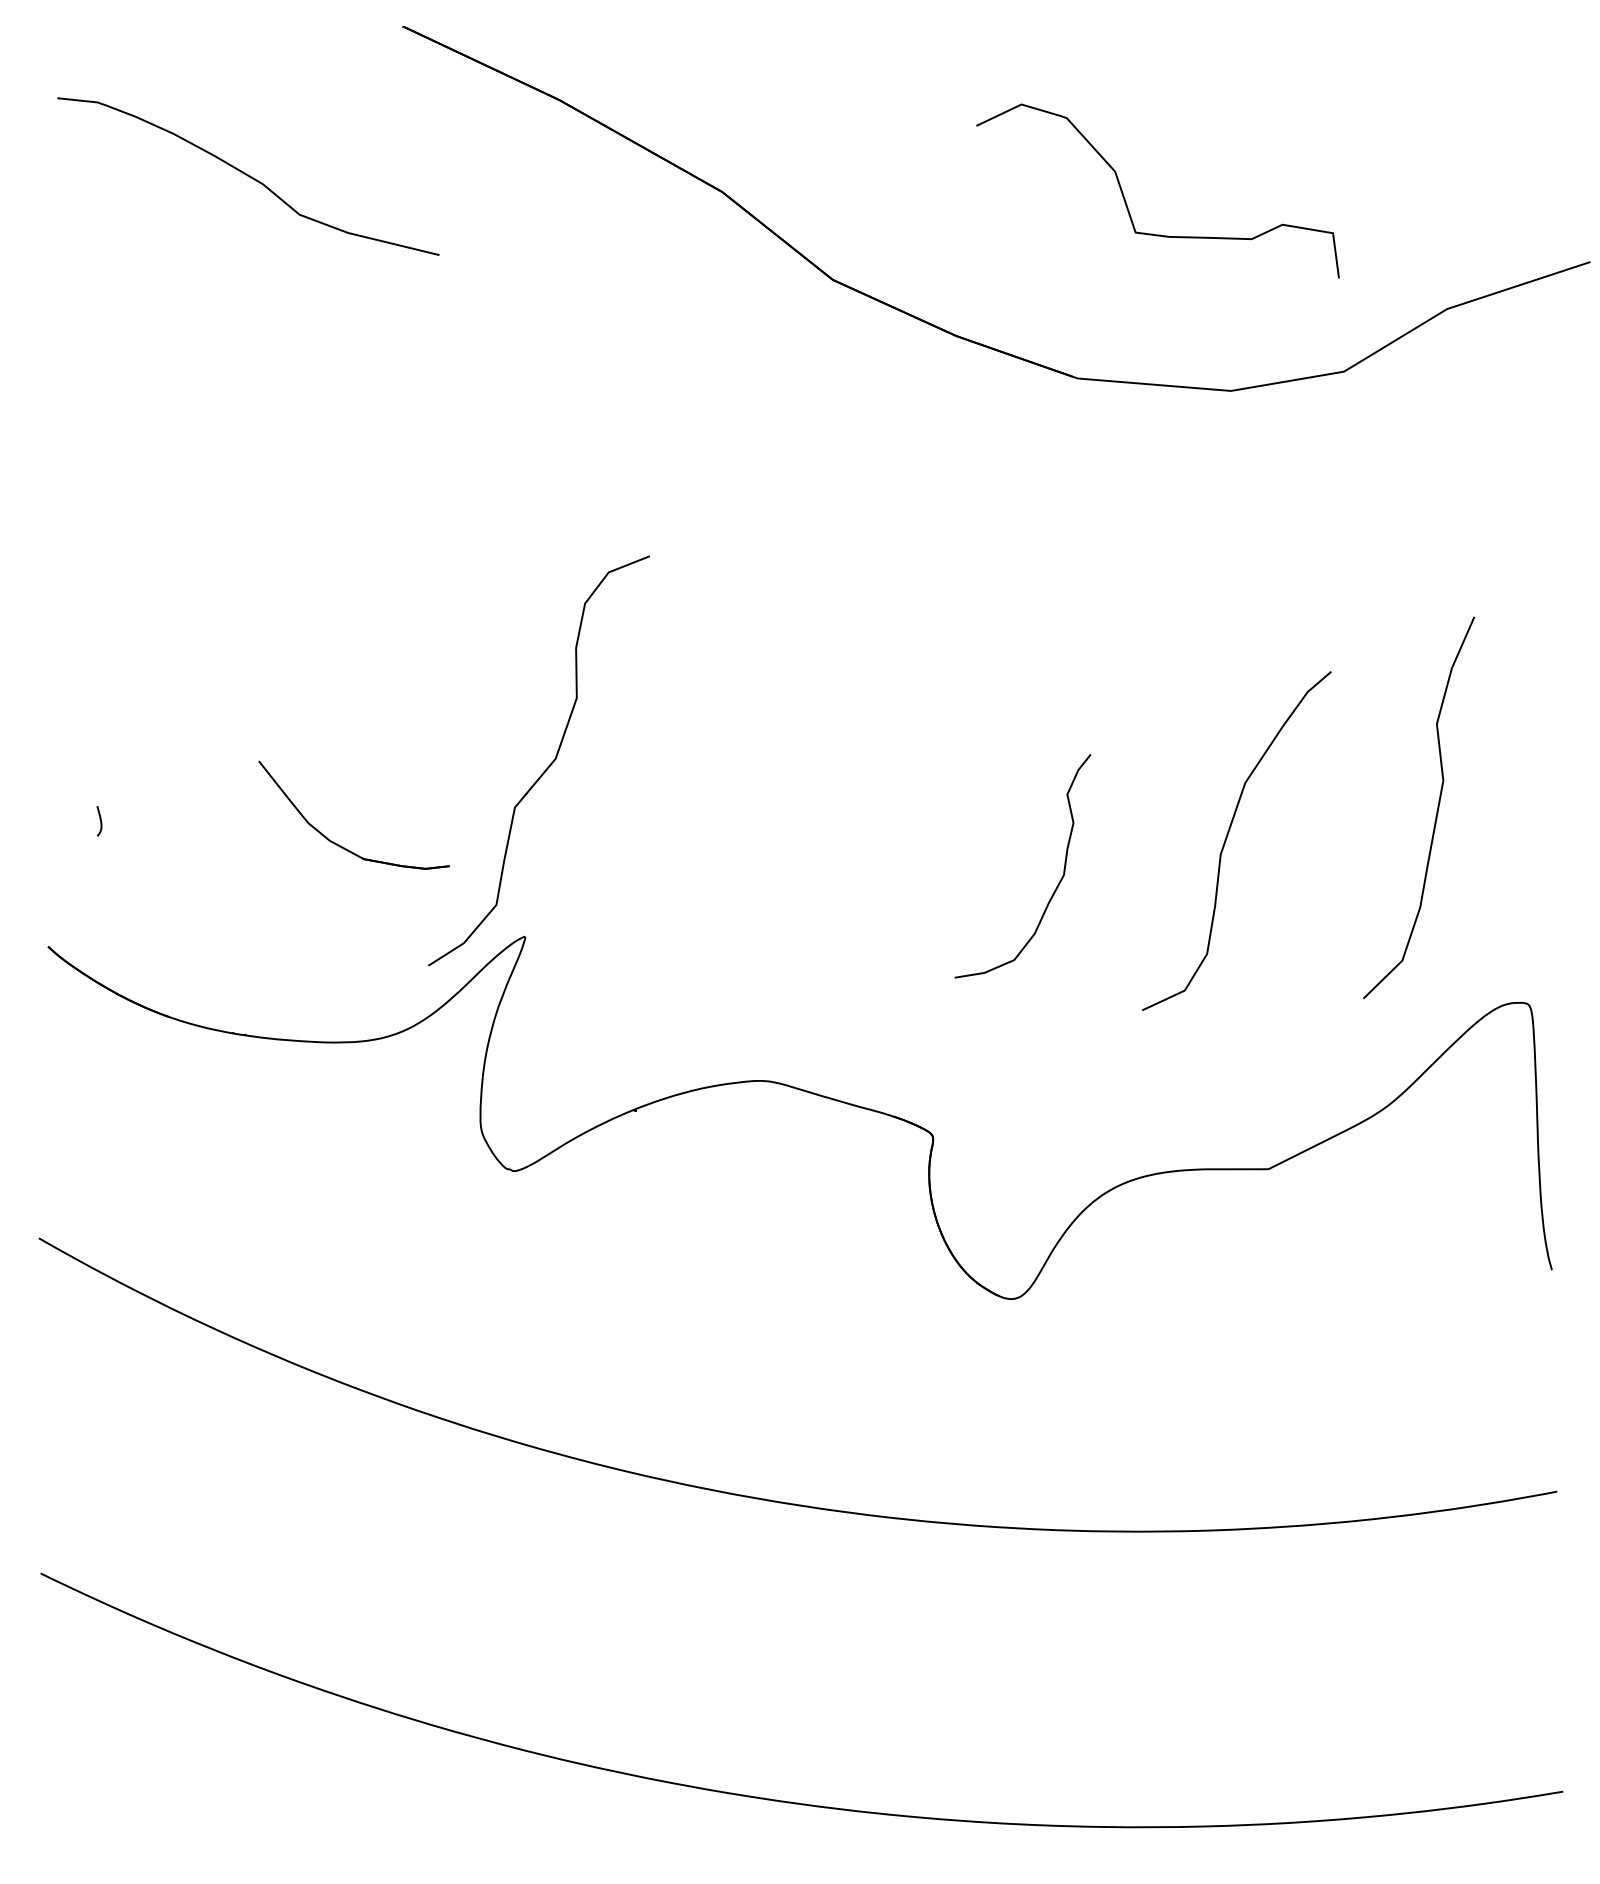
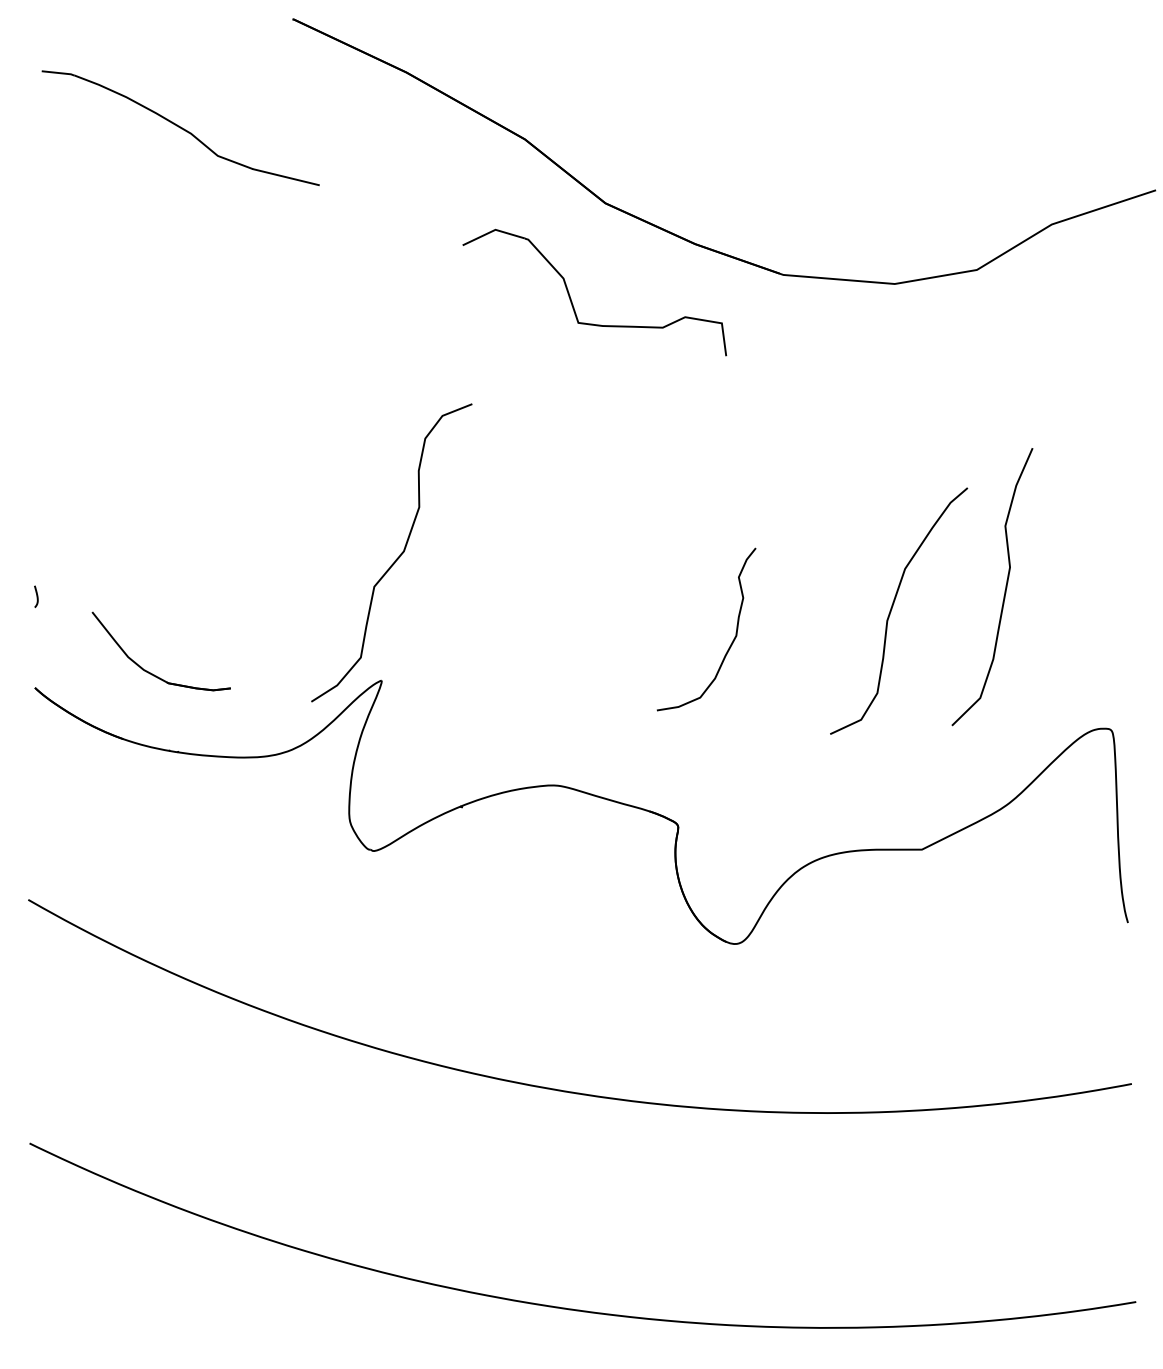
part: (1126, 199) -> (571, 298), moved
curve: (1435, 812) -> (1004, 590), moved
curve: (99, 820) -> (36, 596), moved
part: (334, 841) -> (147, 670), moved
curve: (1057, 884) -> (731, 642), moved

